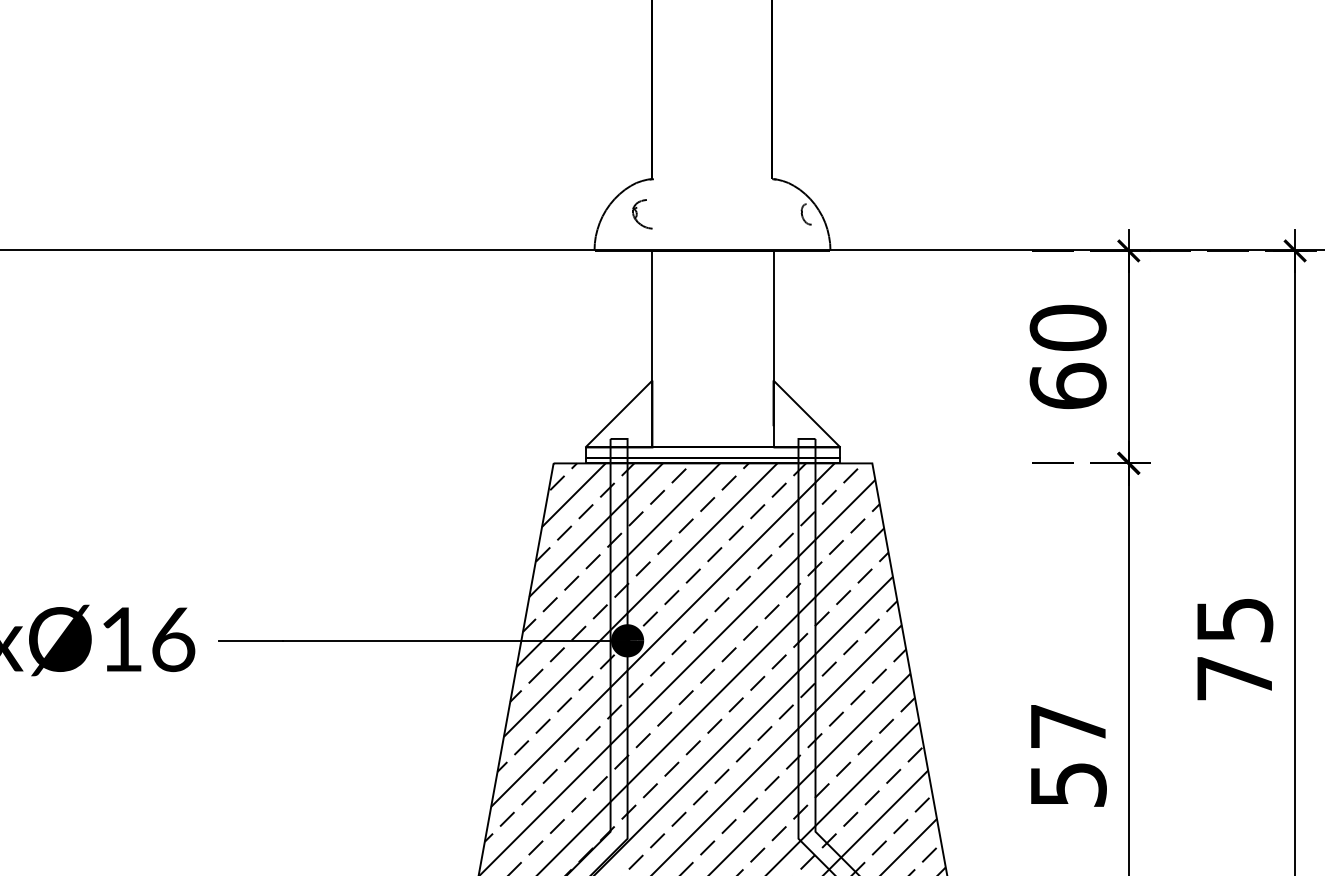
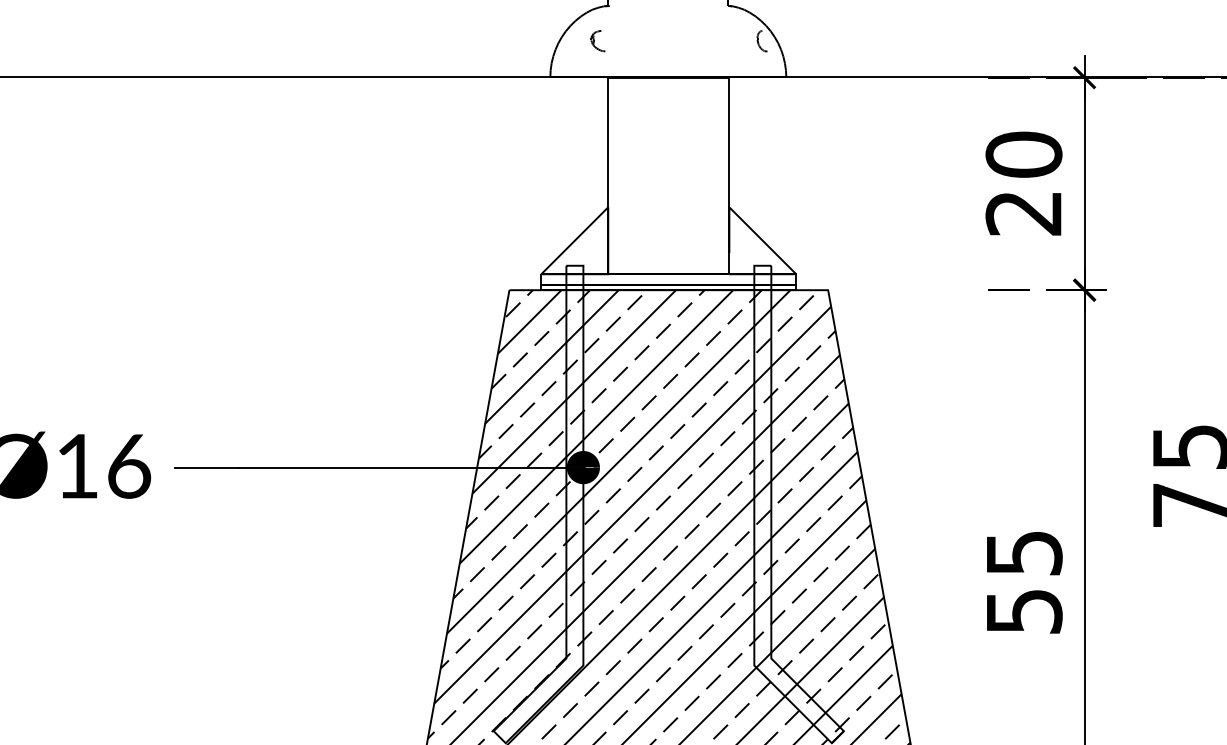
part: (641, 214) -> (597, 41), size x0.71
text: (1067, 386) -> (1023, 213), 60 -> 20
text: (1068, 726) -> (1024, 553), 57 -> 55

